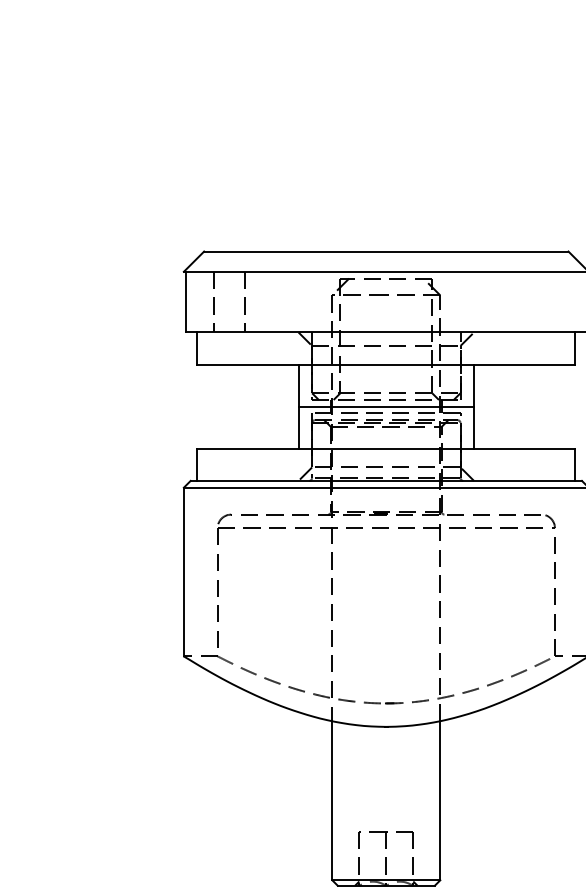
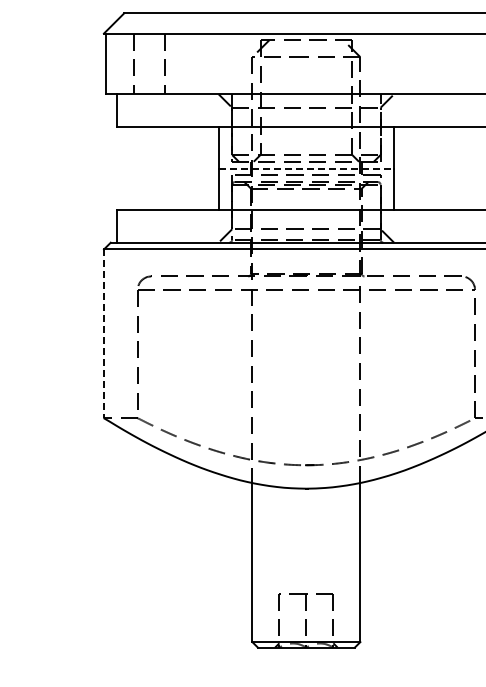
line: (386, 406) -> (306, 168), solid -> dashed
line: (183, 572) -> (103, 334), solid -> dashed

